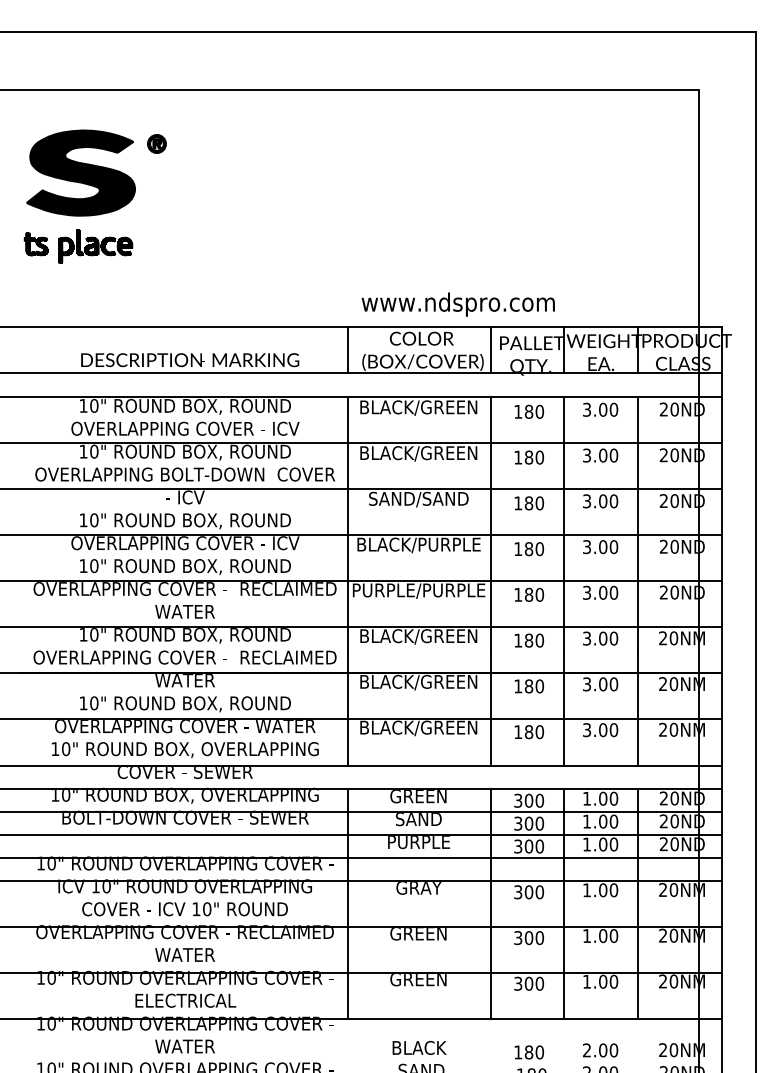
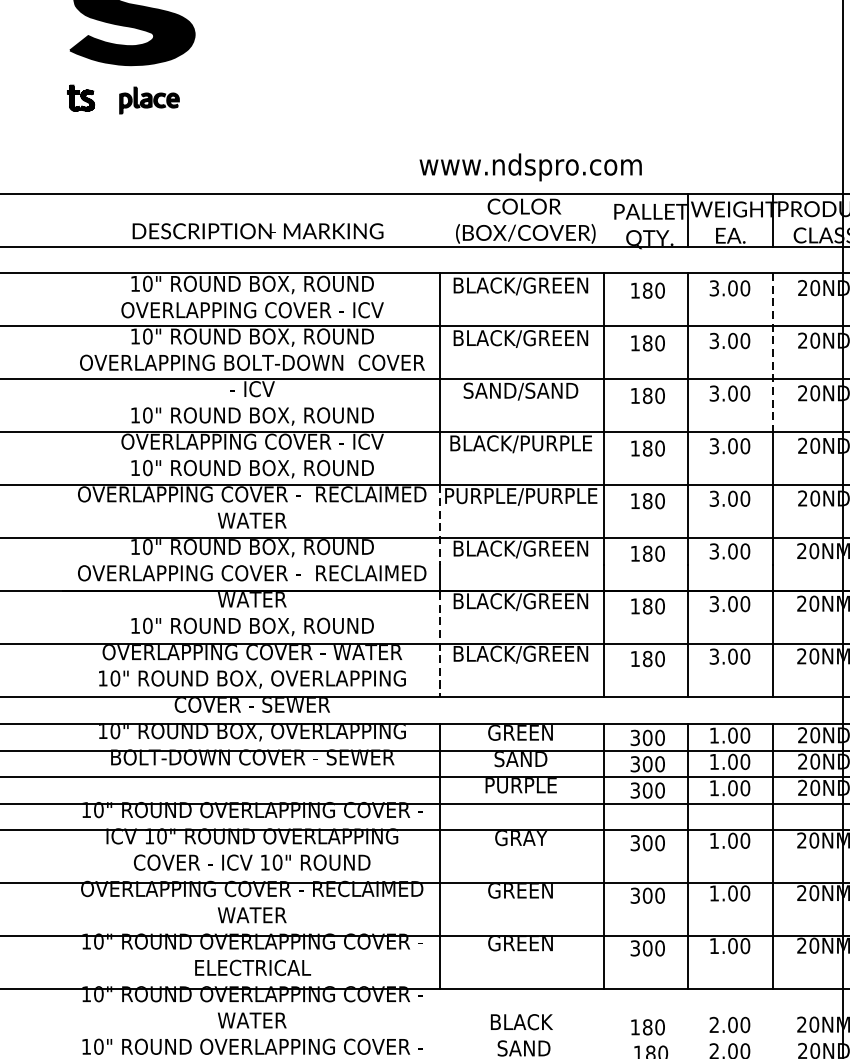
part: (95, 246) -> (149, 100), size x0.7
text: (457, 304) -> (529, 167), moved
line: (348, 350) -> (440, 220), removed
line: (490, 350) -> (603, 220), removed
line: (637, 466) -> (772, 353), solid -> dashed
line: (348, 615) -> (440, 524), solid -> dashed
line: (348, 719) -> (440, 644), solid -> dashed

